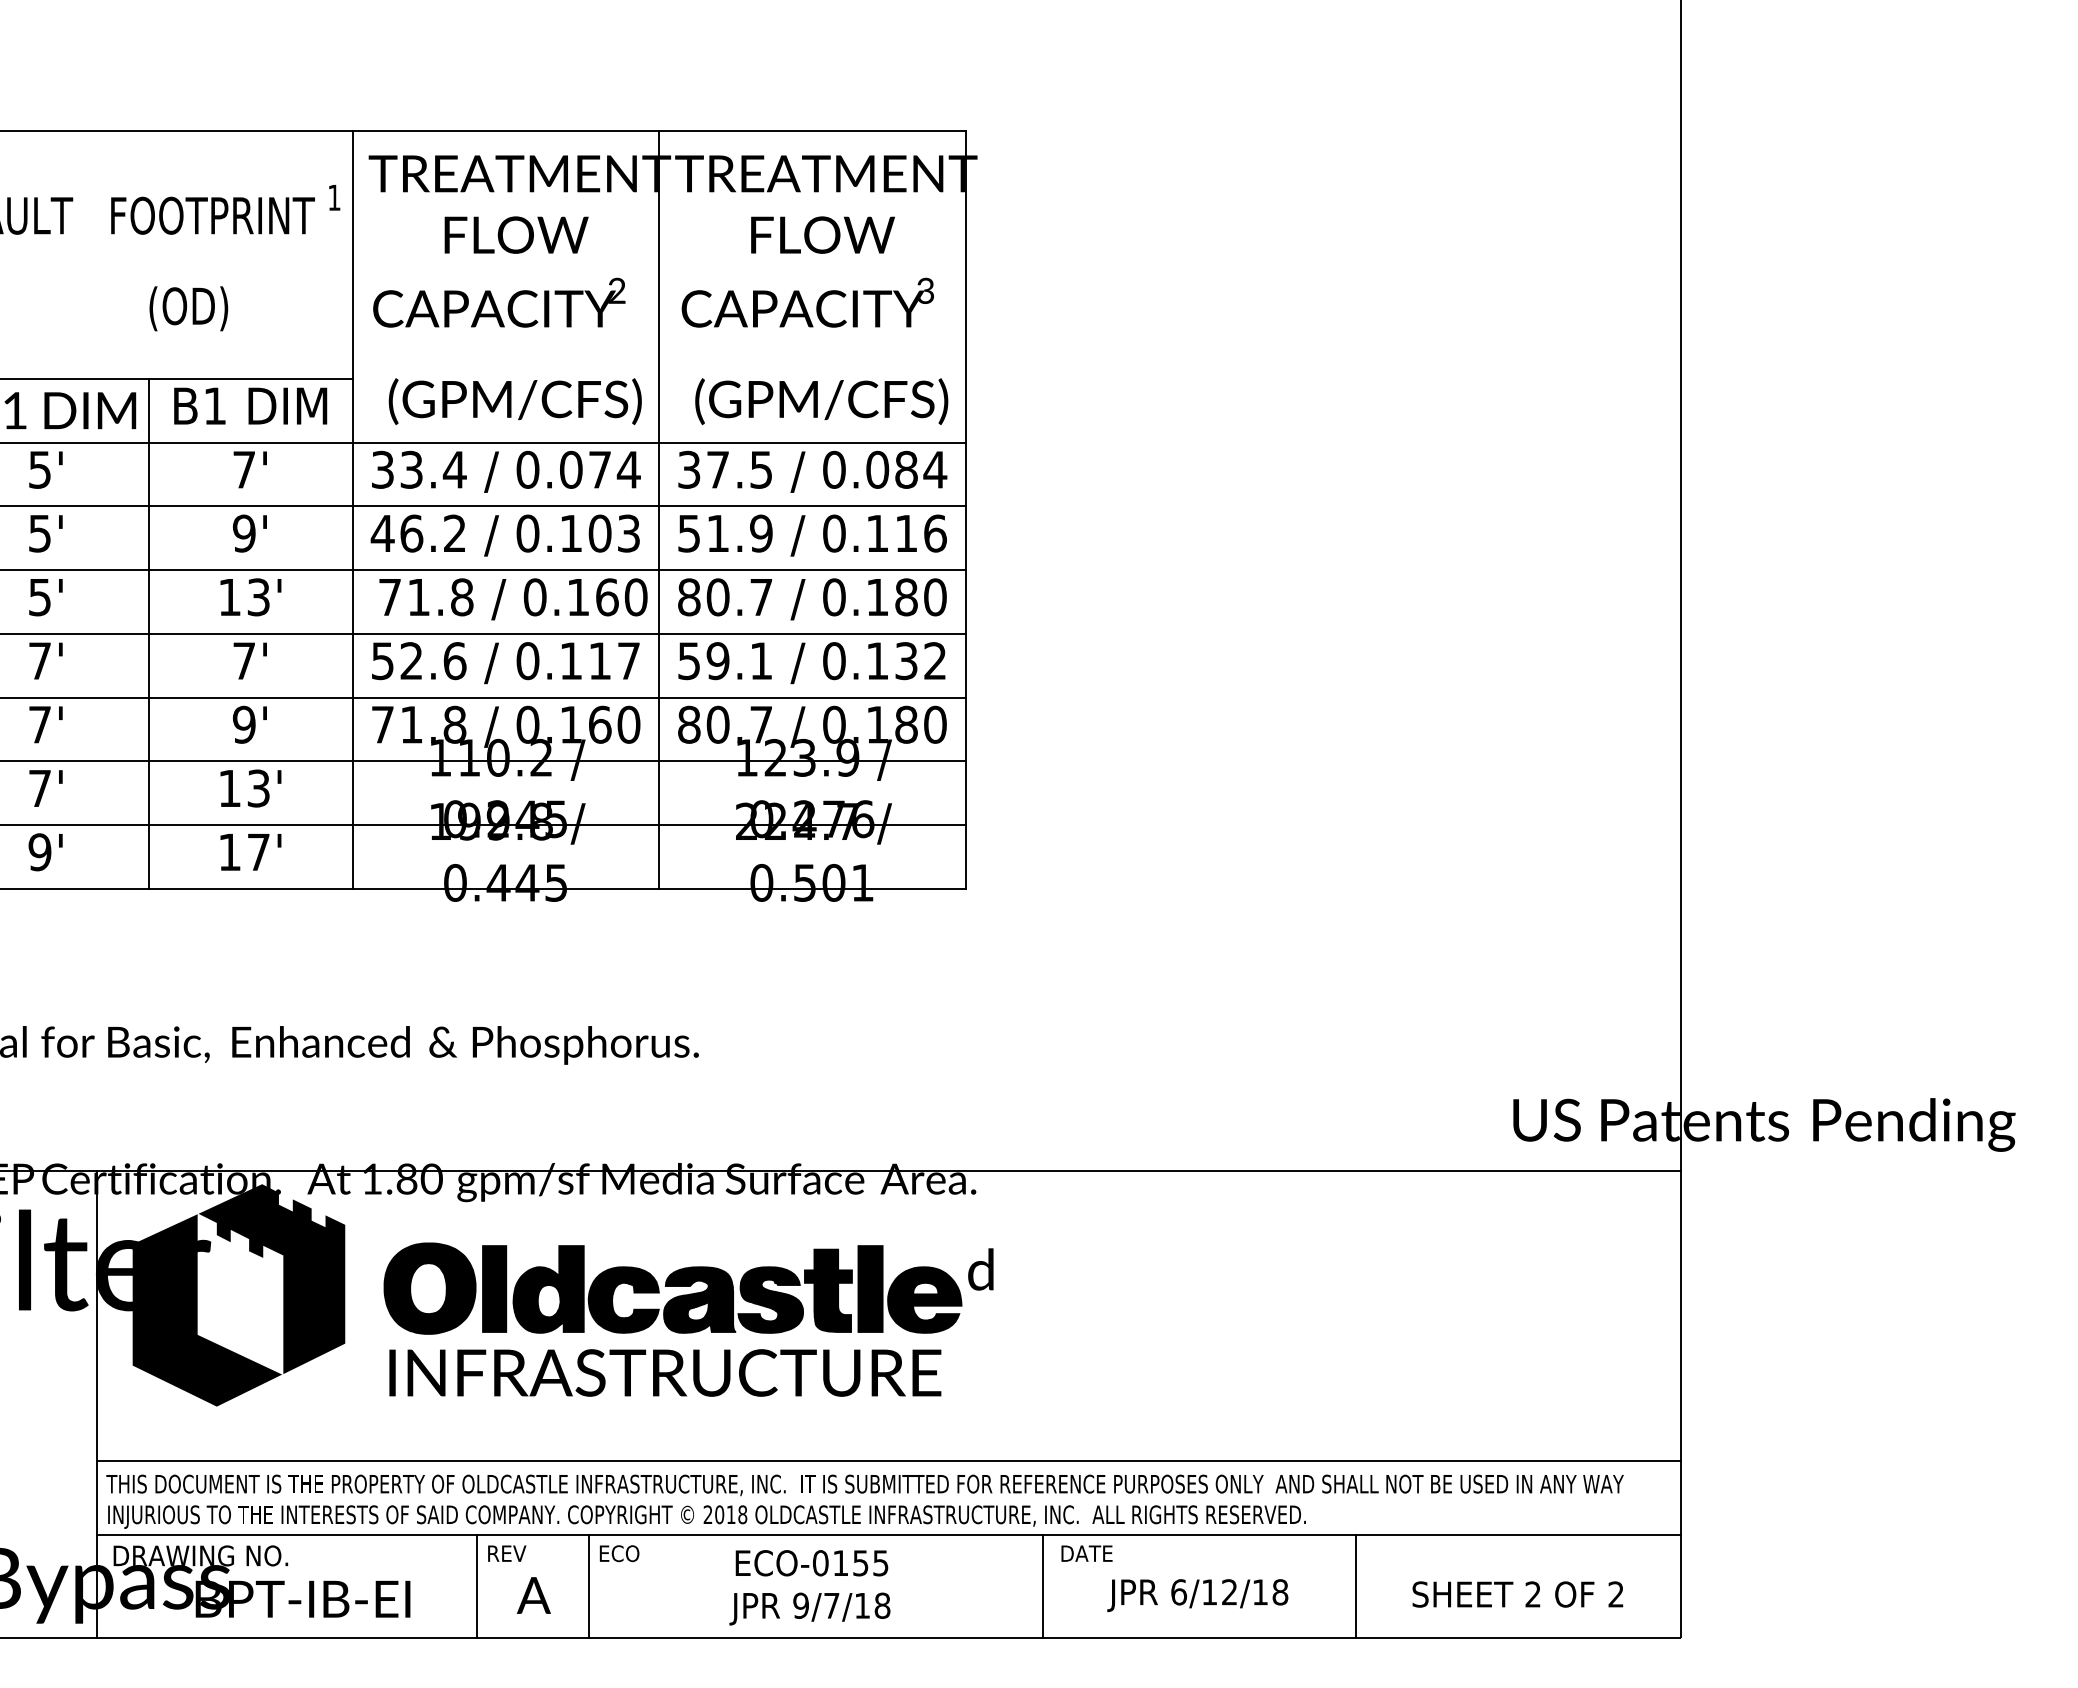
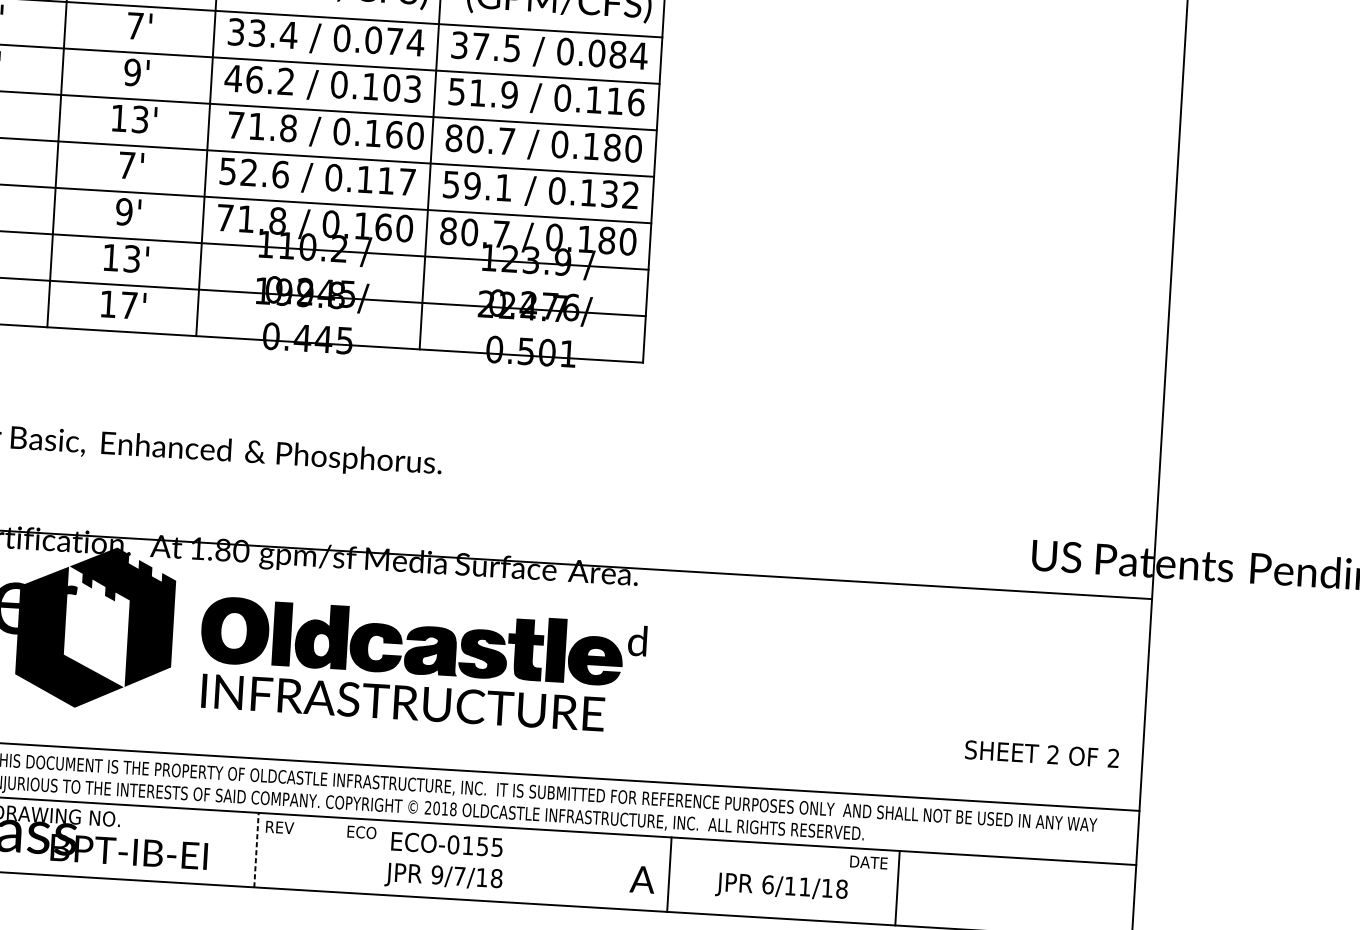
text: (1086, 1553) -> (868, 862), moved
line: (476, 1585) -> (256, 849), solid -> dashed
line: (588, 1586) -> (337, 854), removed
text: (809, 1587) -> (444, 862), moved
text: (1229, 1592) -> (804, 887), 6/12/18 -> 6/11/18
text: (1517, 1594) -> (1041, 754), moved
text: (533, 1595) -> (642, 879), moved

